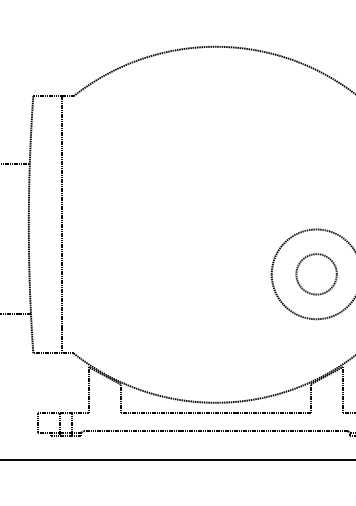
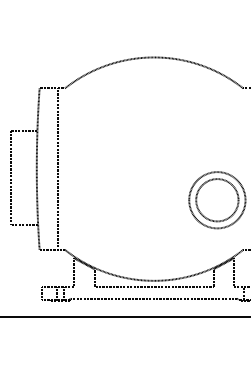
circle: (316, 274) -> (217, 200), size x1.67

